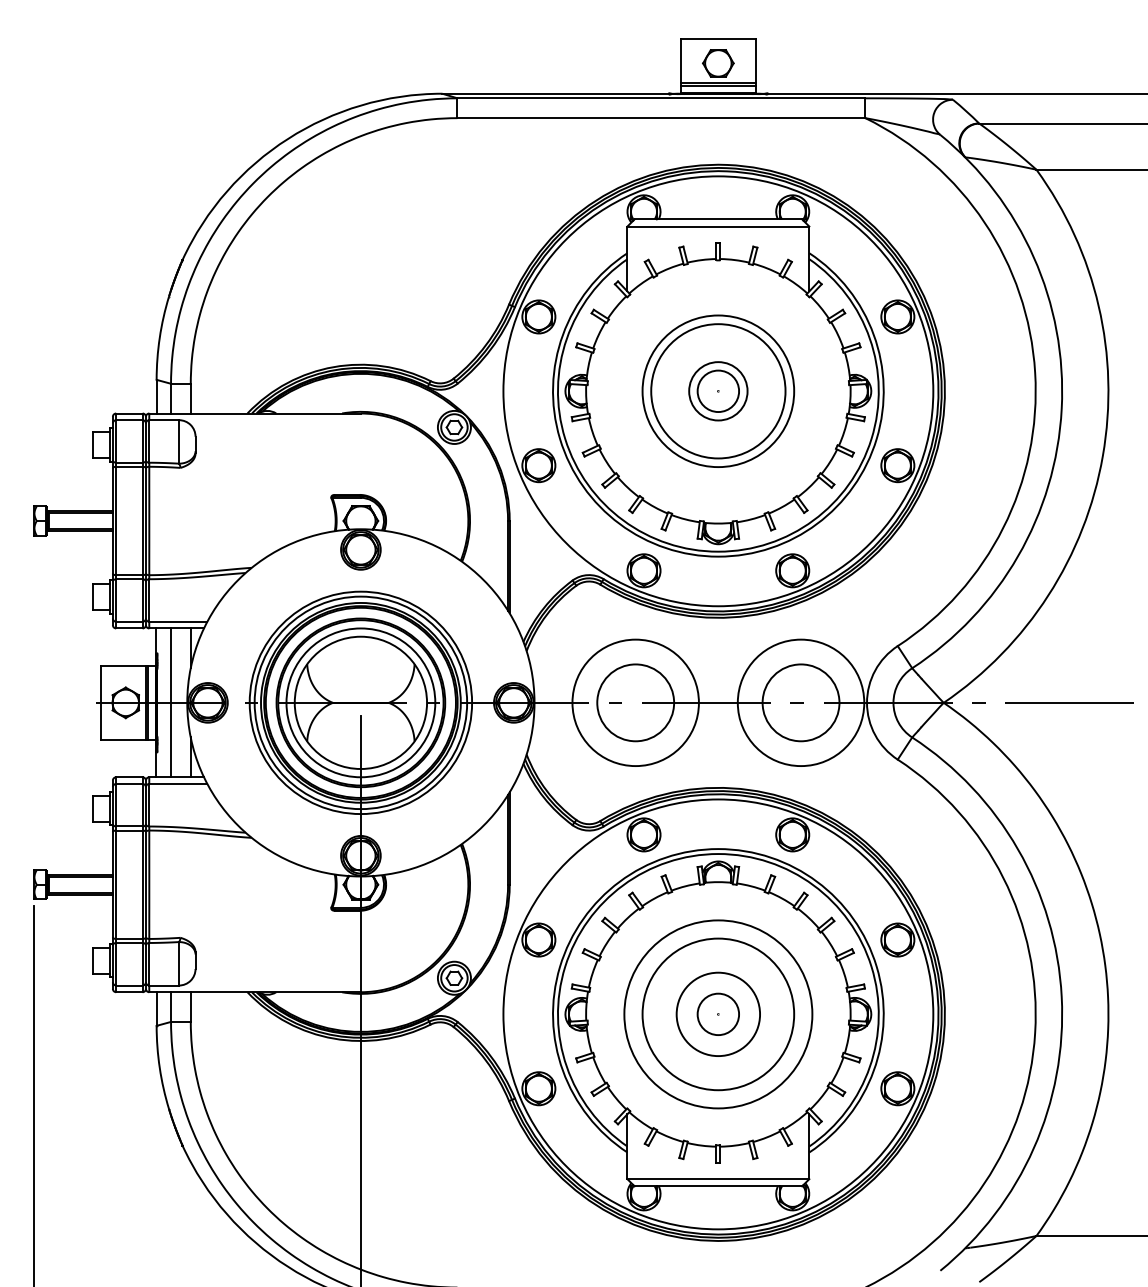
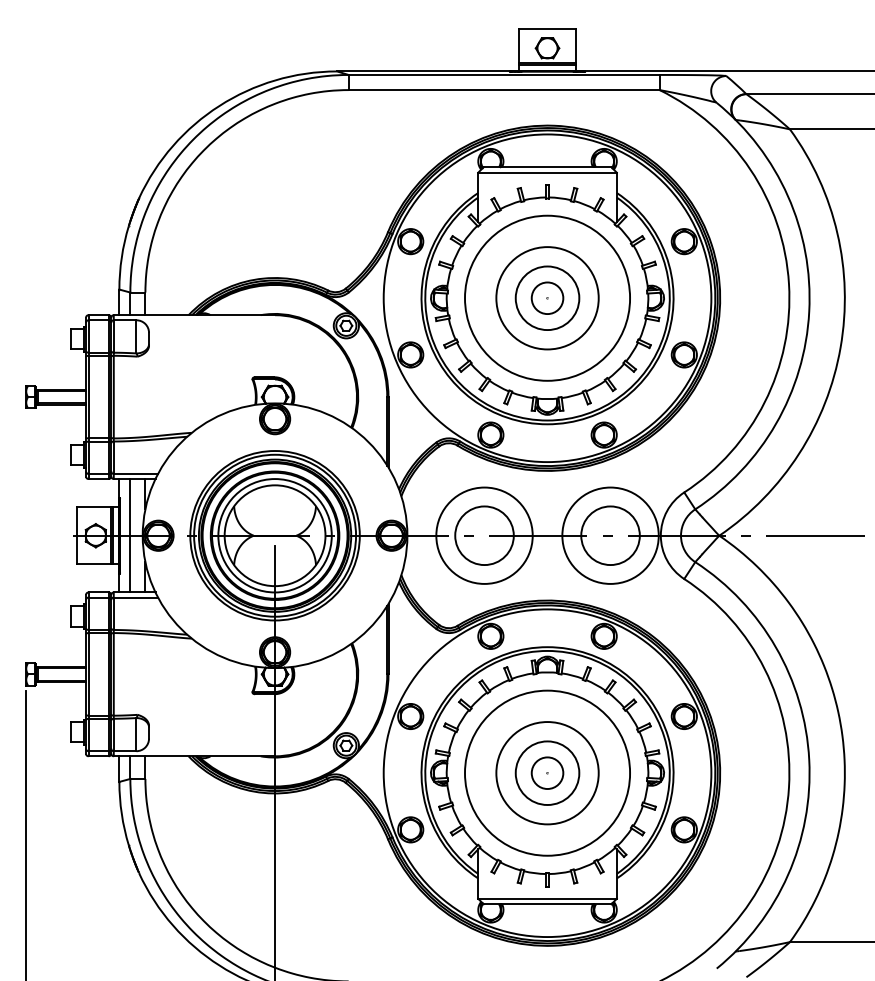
circle: (718, 391) -> (547, 298), size x1.43
circle: (718, 391) -> (547, 298), size x1.43
circle: (718, 1014) -> (547, 773), size x0.71
circle: (718, 1014) -> (547, 773), size x1.43

